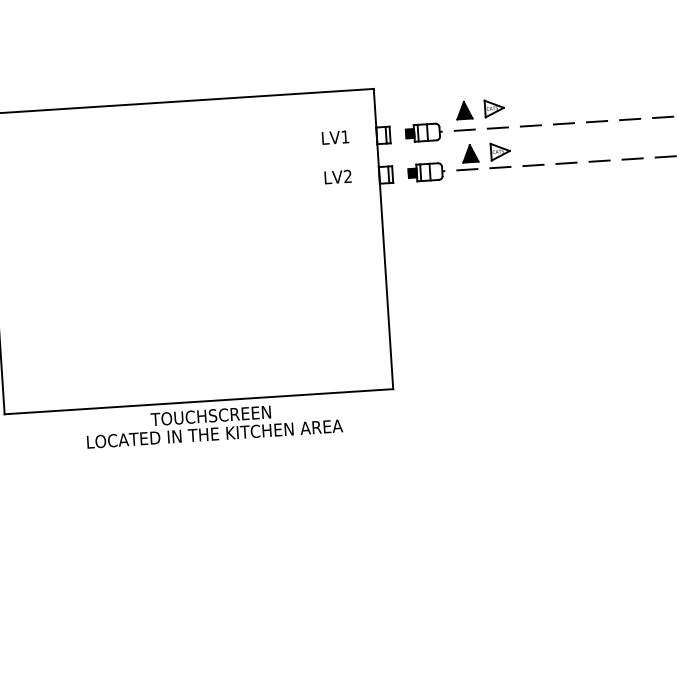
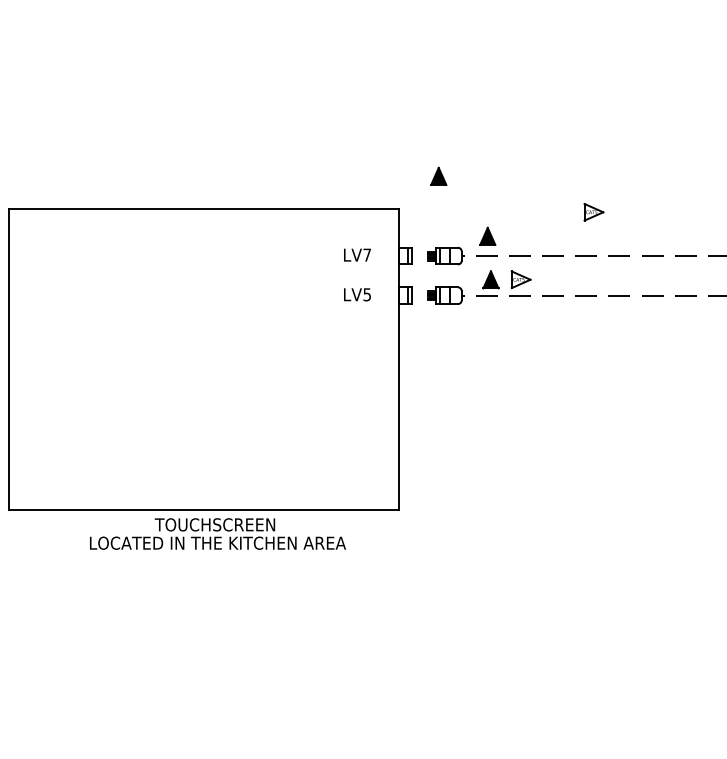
part: (411, 52) -> (438, 175), added
part: (494, 108) -> (593, 212), moved
text: (344, 136) -> (366, 254), LV1 -> LV7
text: (347, 176) -> (366, 294), LV2 -> LV5

